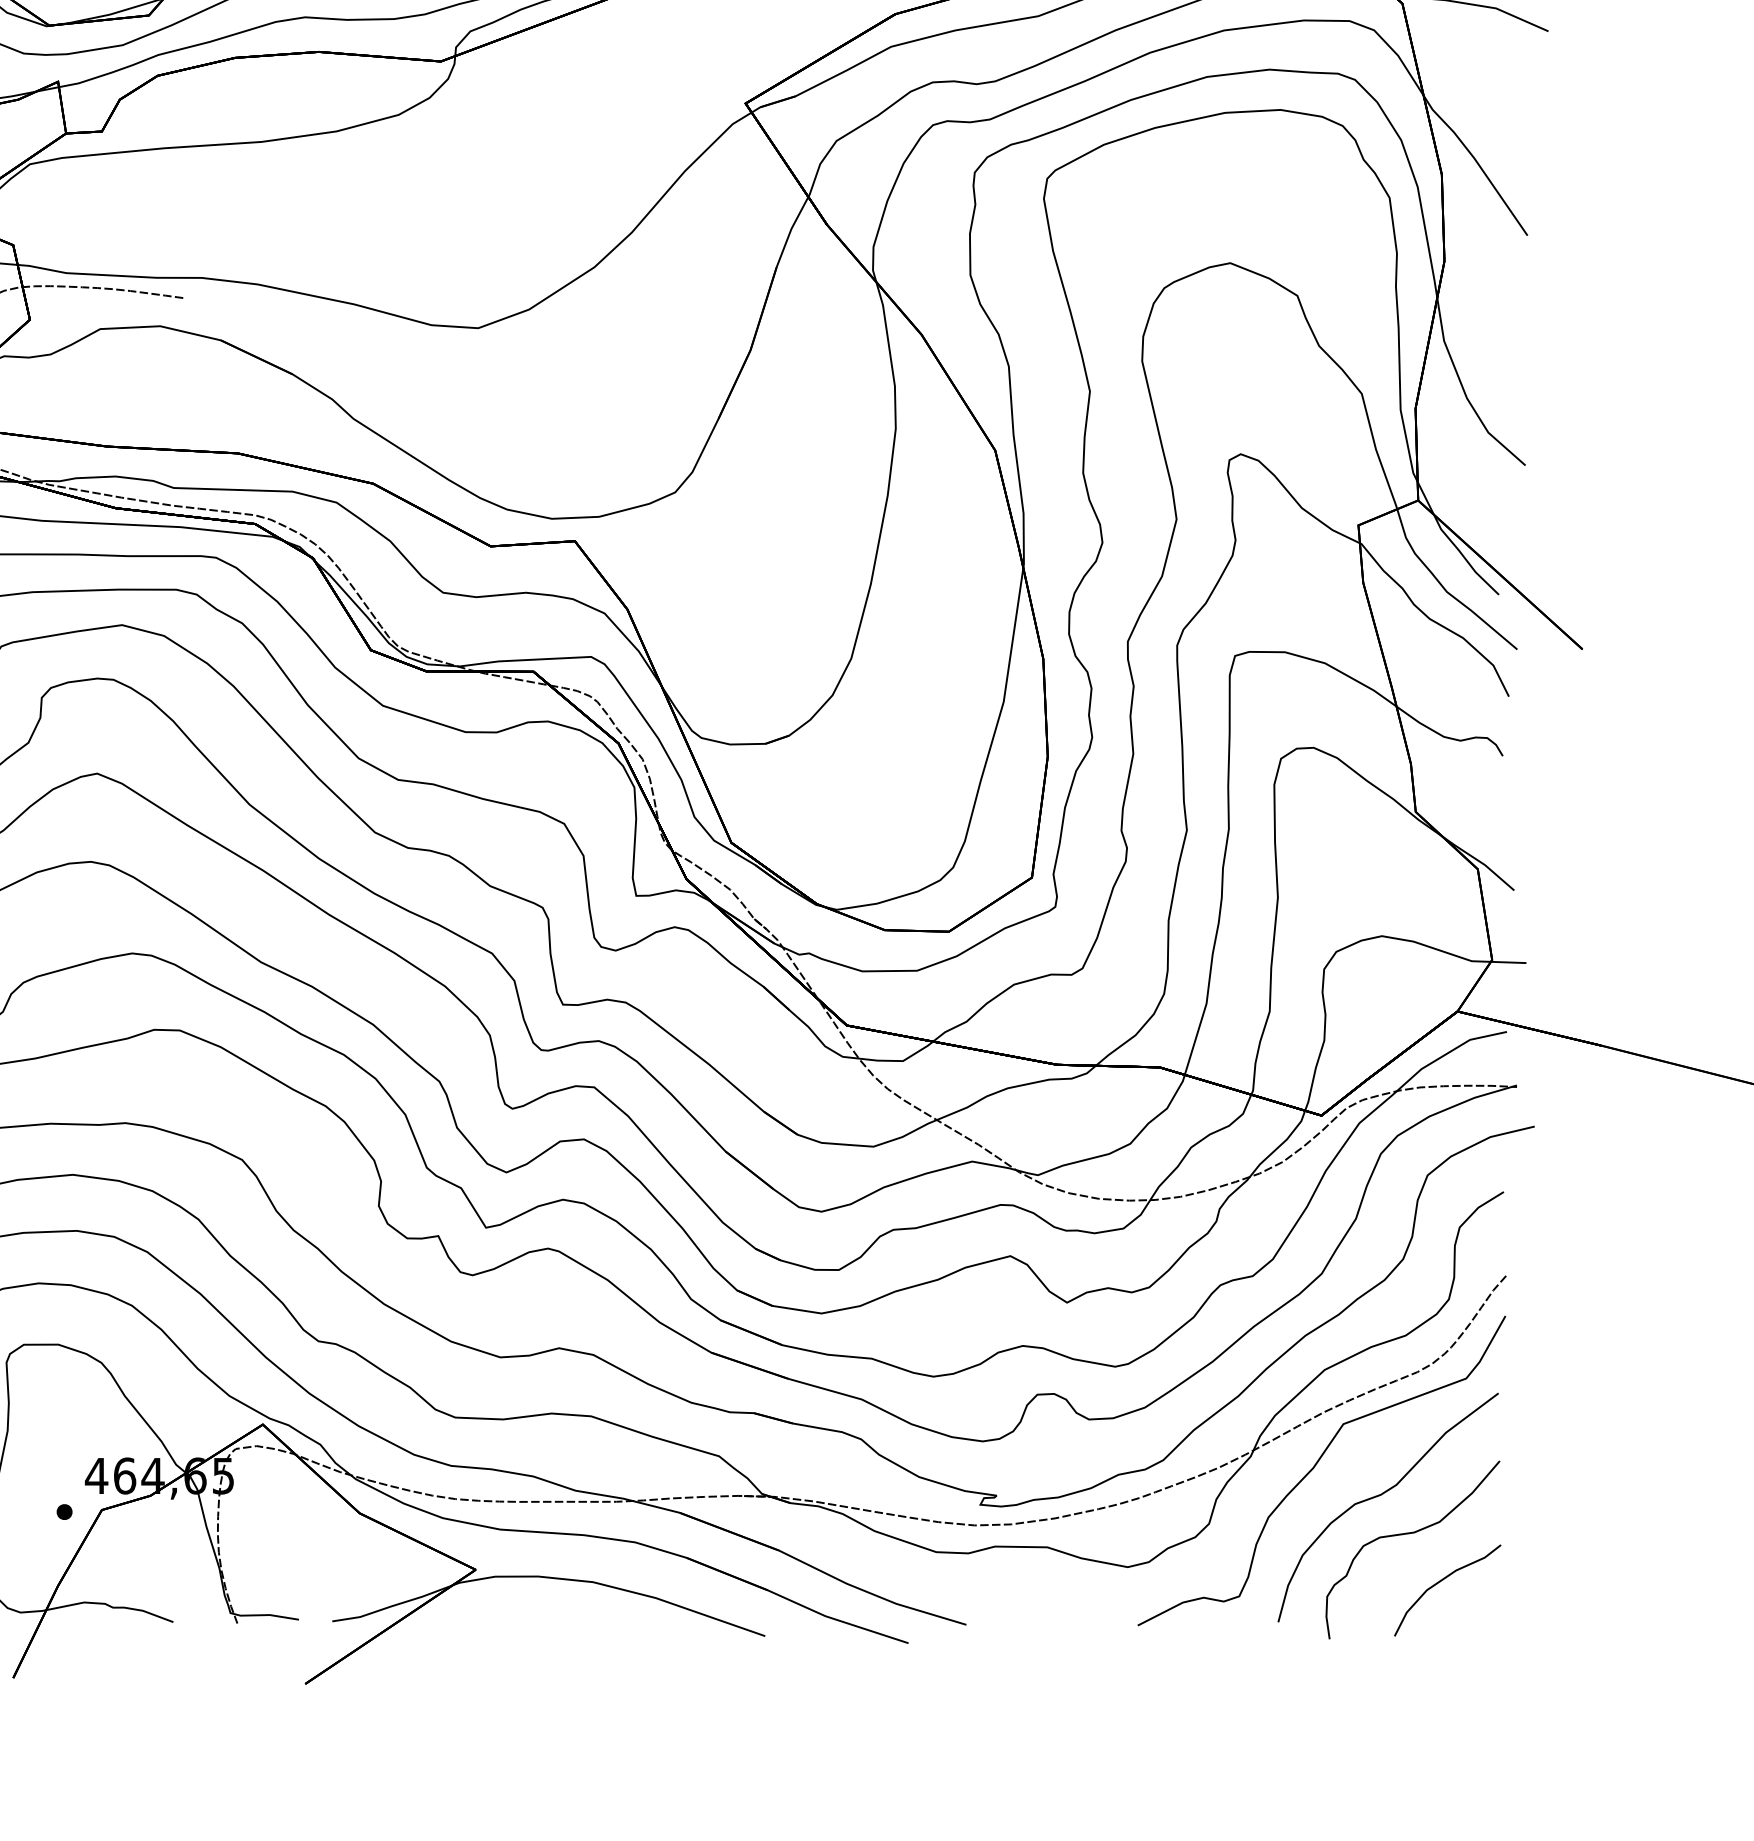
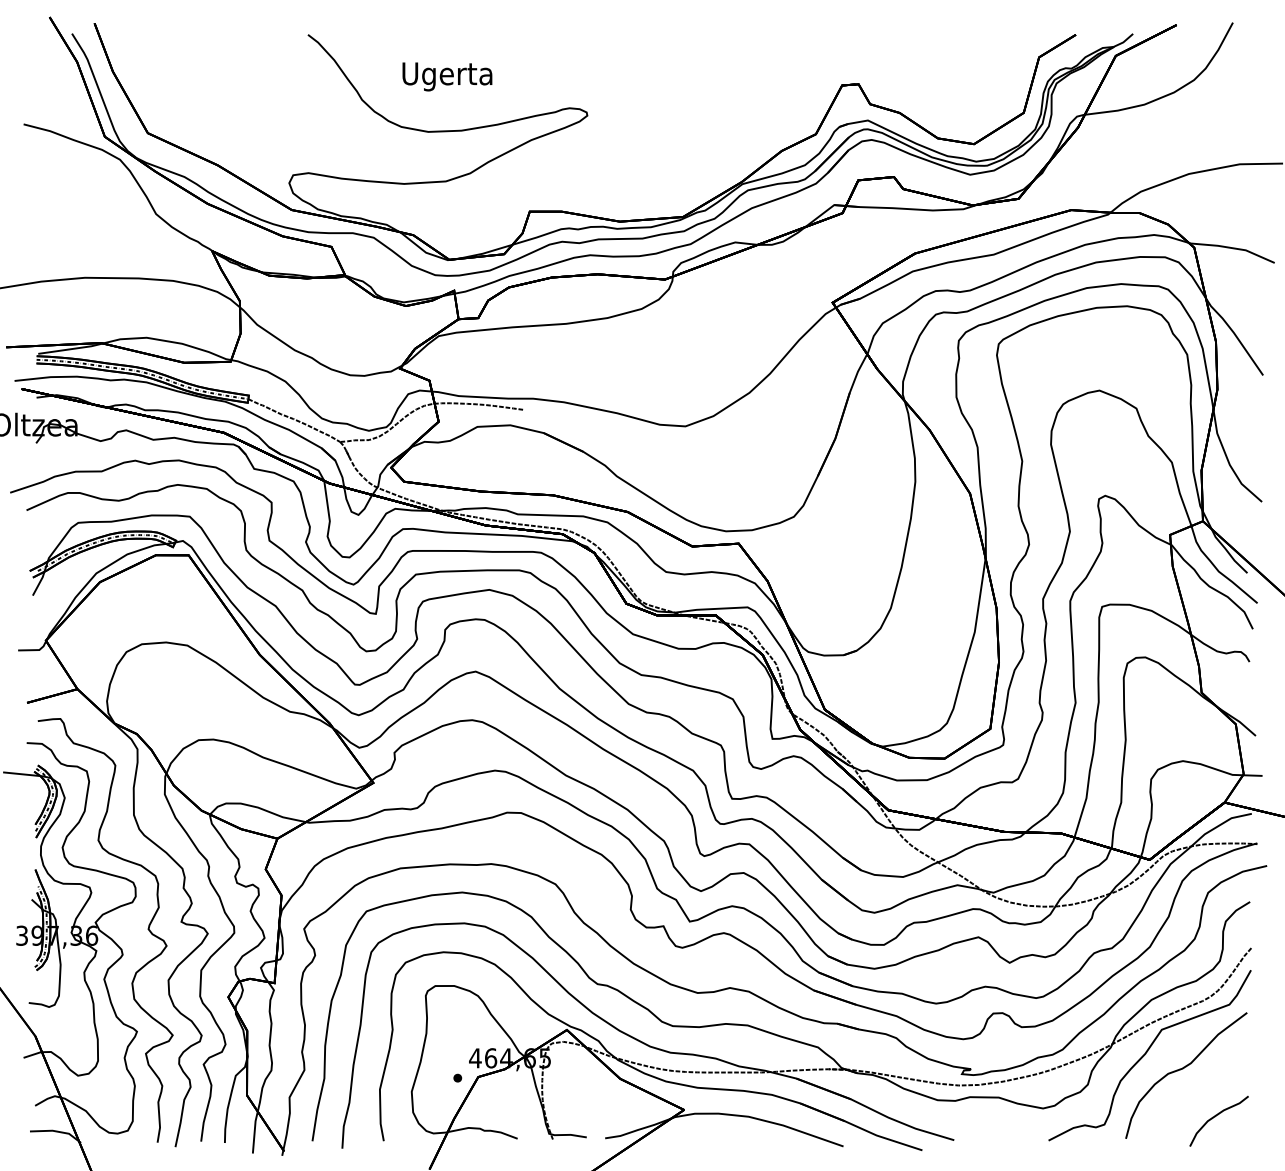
curve: (1411, 1534) -> (1199, 1090), removed

